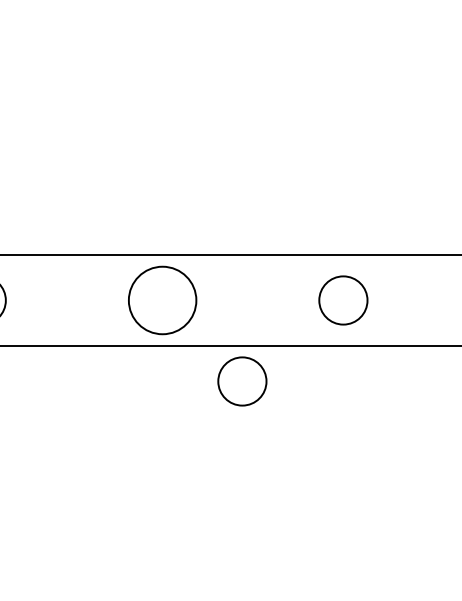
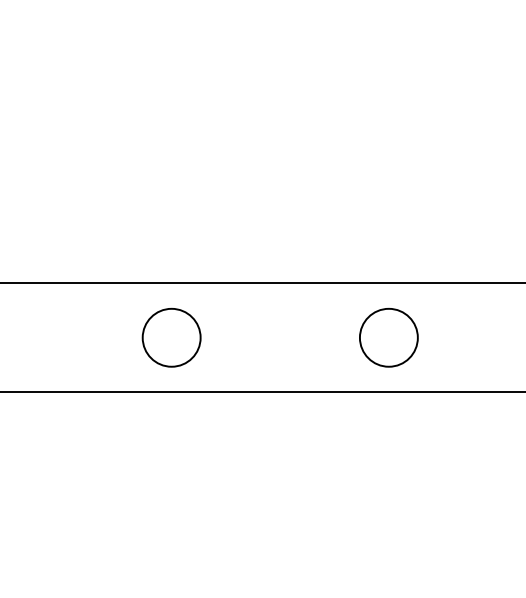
circle: (162, 300) -> (171, 337), size x0.71
circle: (242, 381) -> (267, 435), removed

